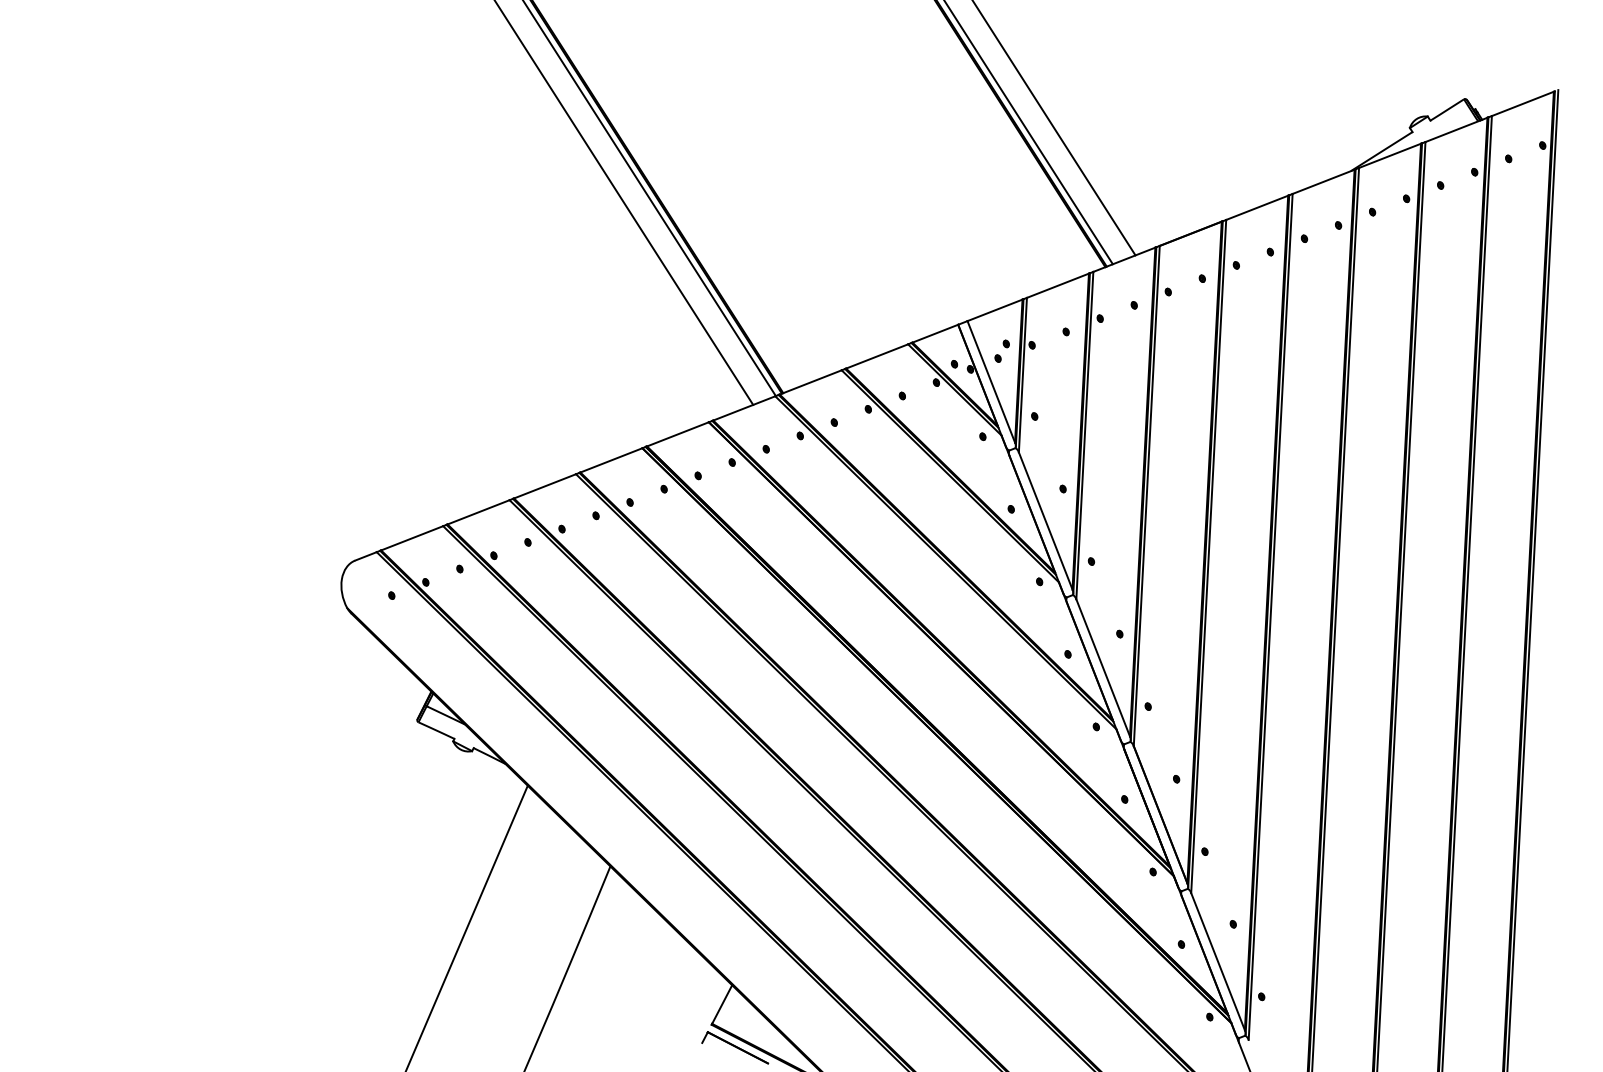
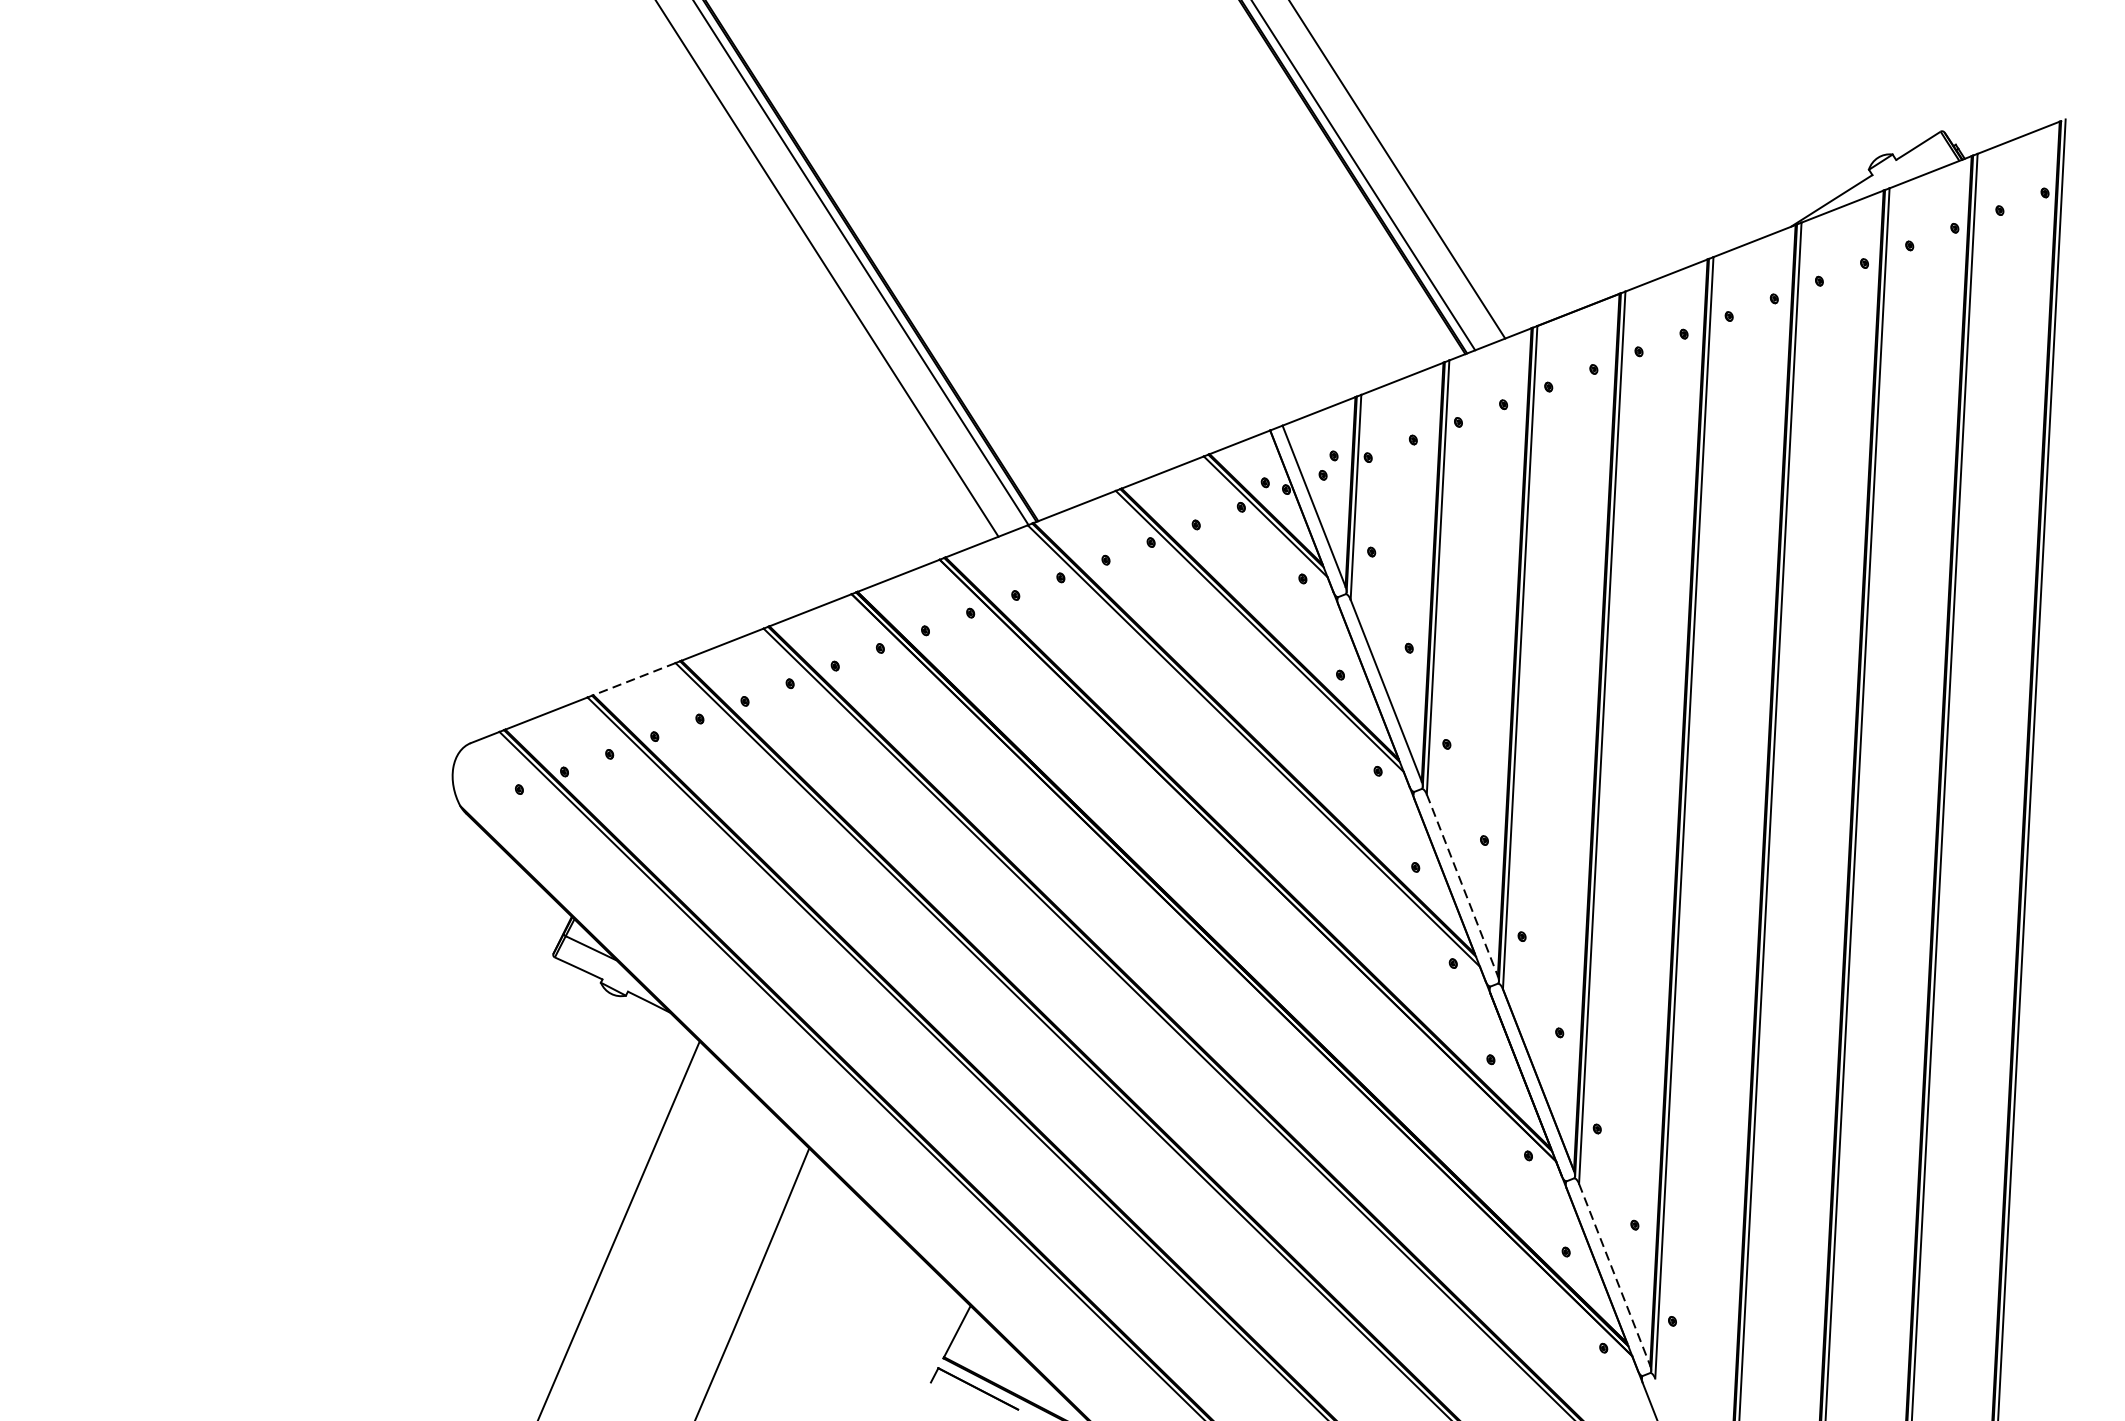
line: (478, 512) -> (634, 679), solid -> dashed
line: (1103, 667) -> (1462, 884), solid -> dashed
line: (1218, 961) -> (1615, 1274), solid -> dashed

